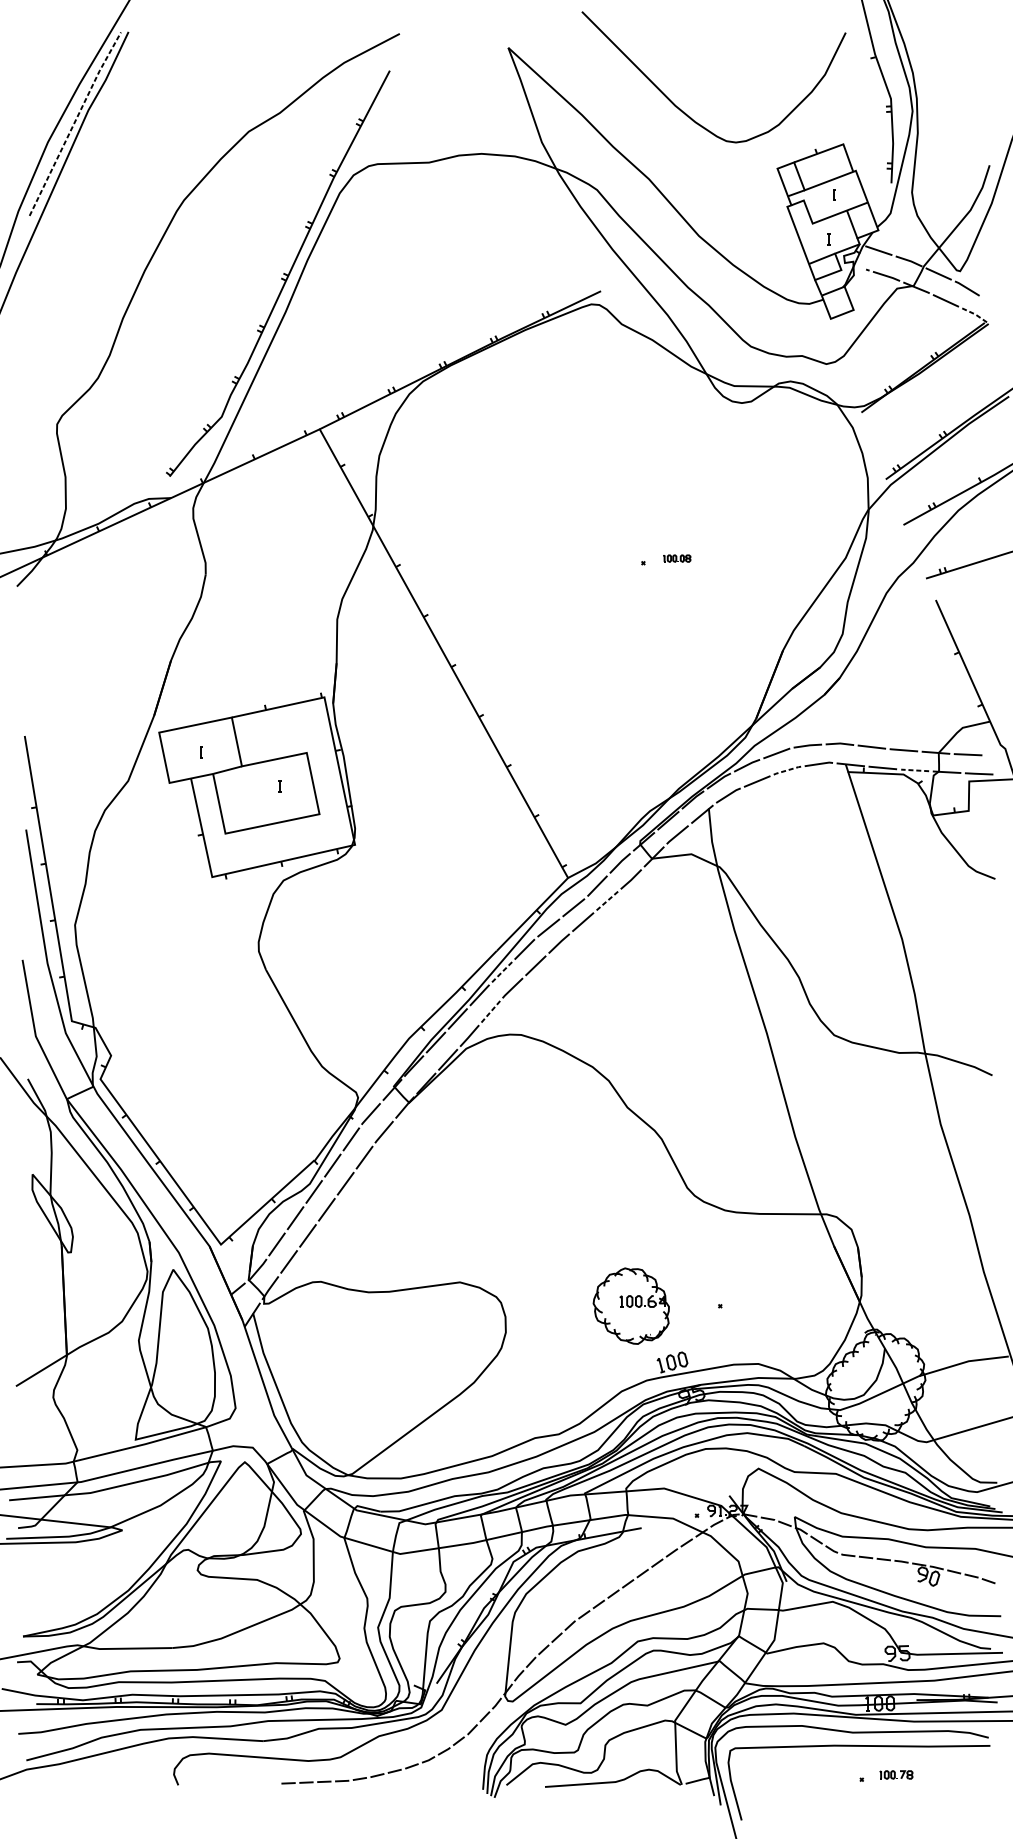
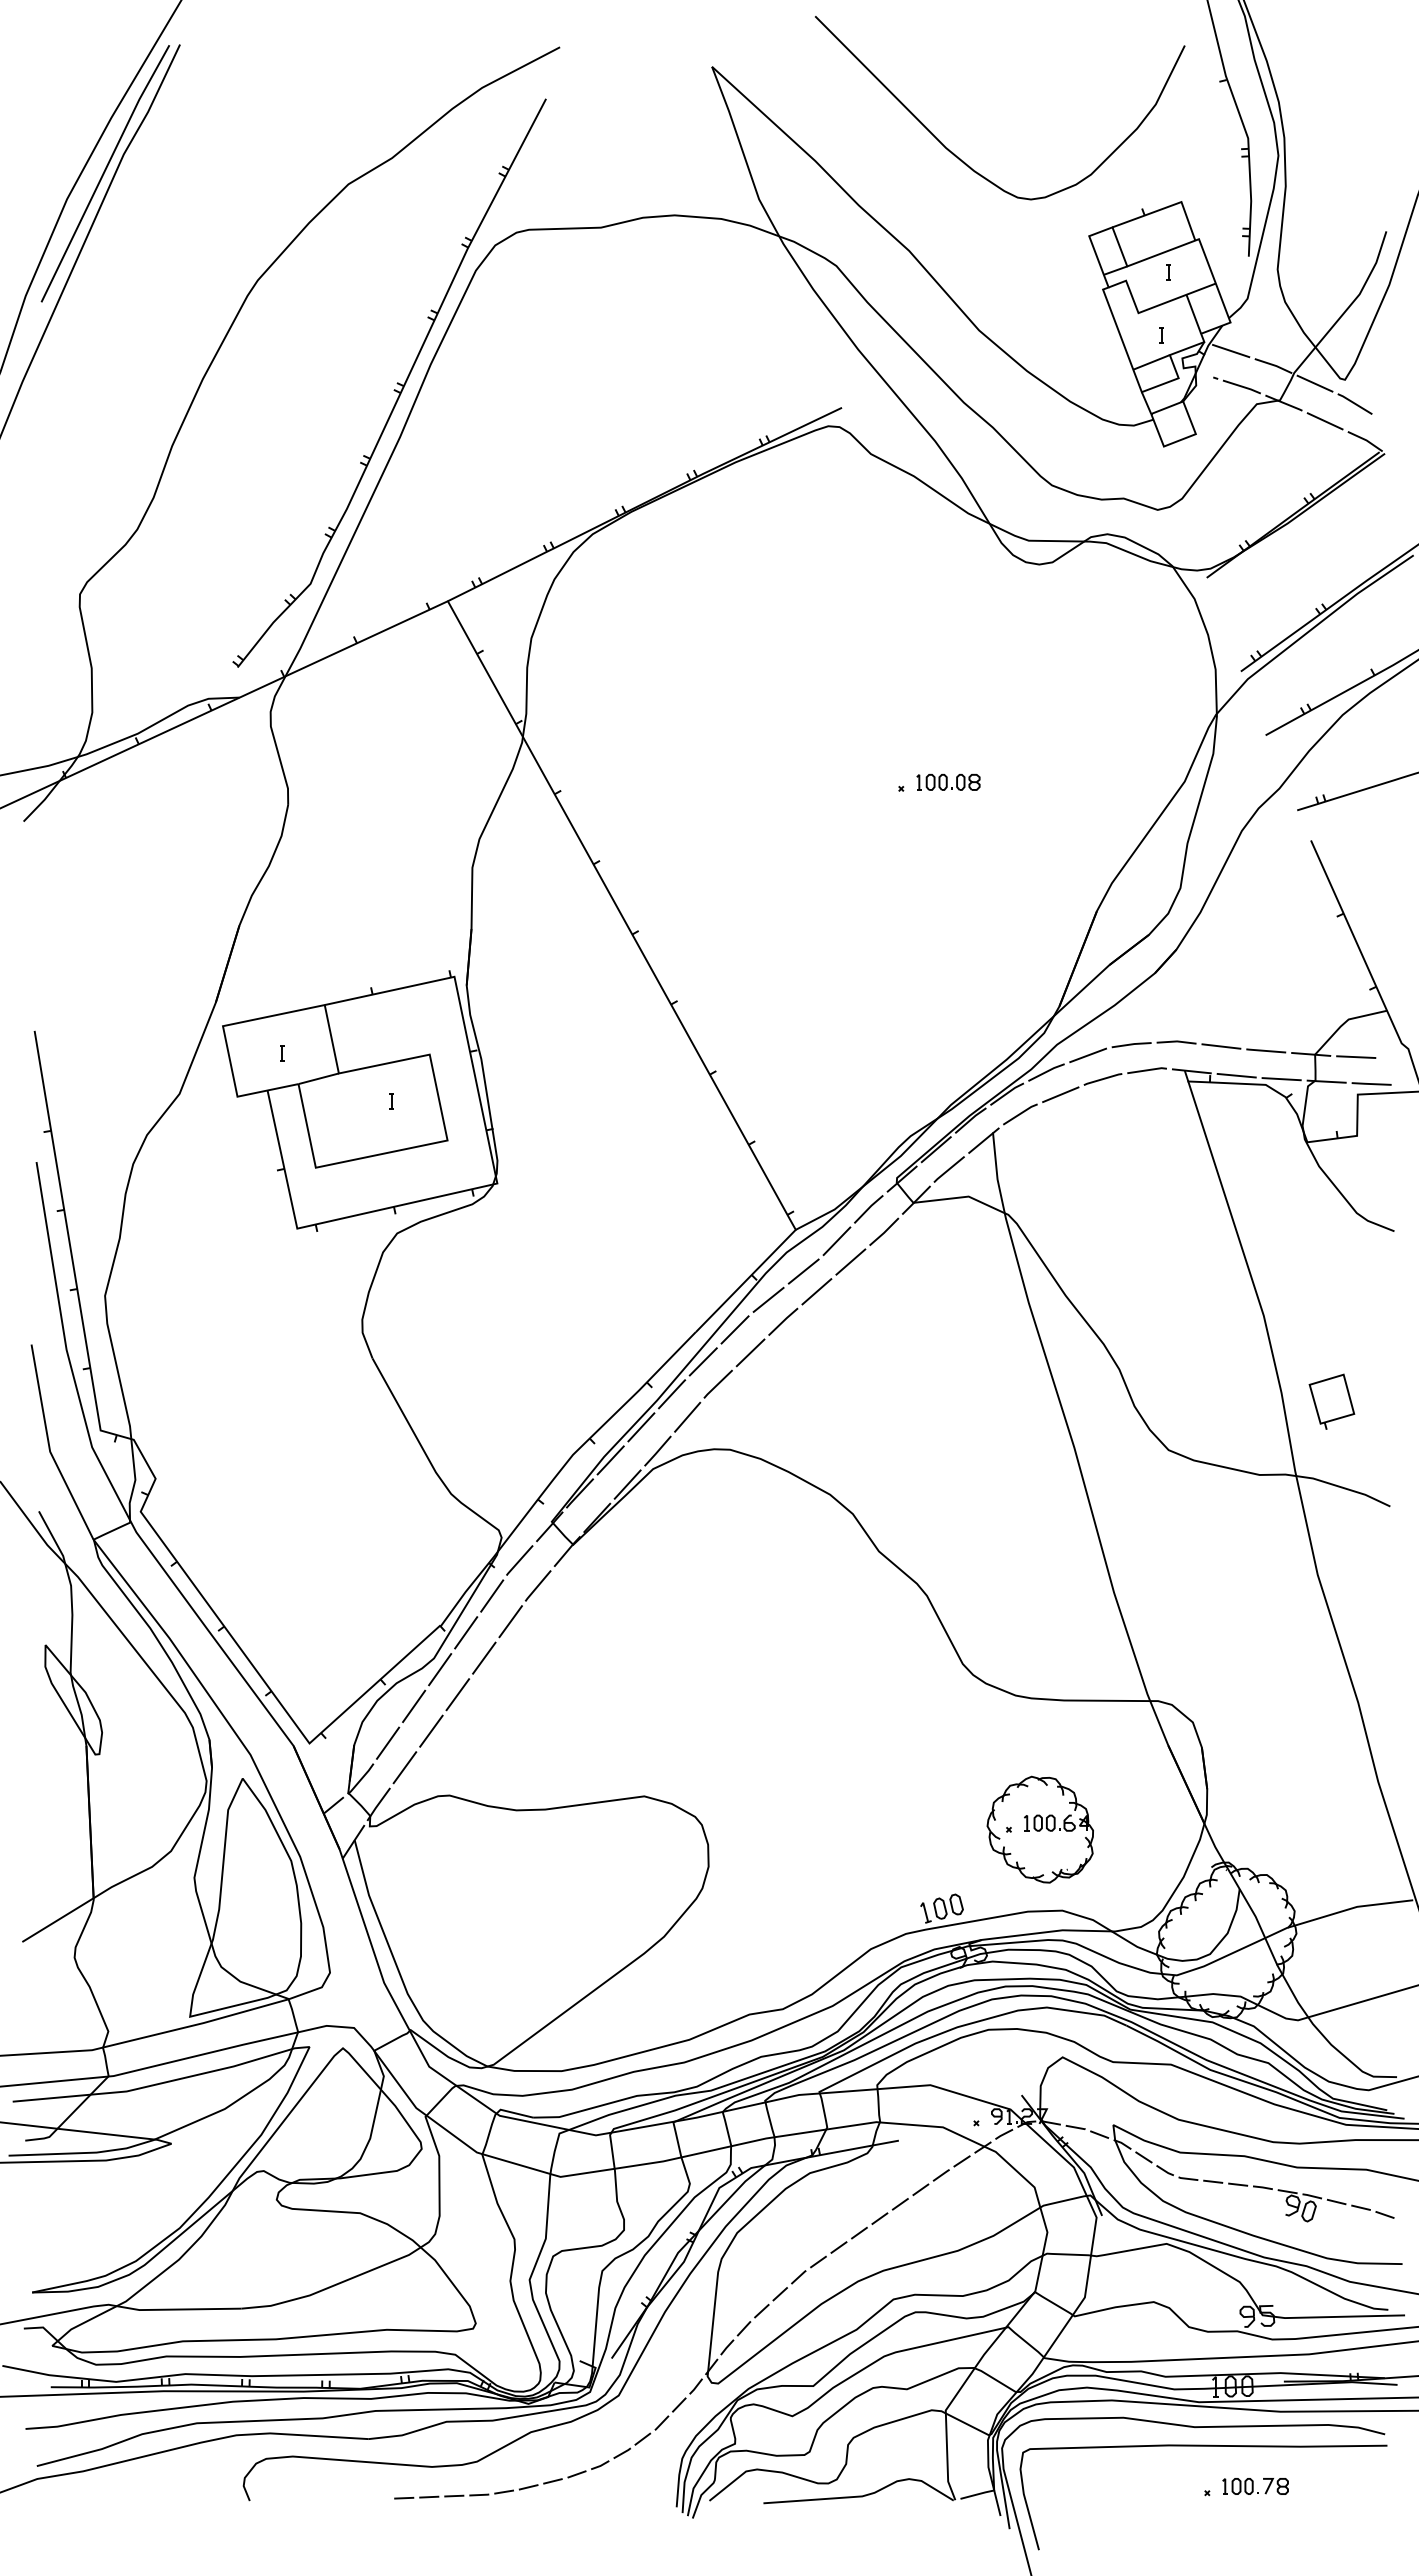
line: (74, 123) -> (104, 172), dashed -> solid
line: (975, 314) -> (1366, 440), dashed -> solid
part: (677, 558) -> (948, 782), size x1.67
line: (787, 769) -> (1103, 1078), dashed -> solid
line: (914, 770) -> (1281, 1079), dashed -> solid
line: (607, 900) -> (851, 1261), dashed -> solid
line: (501, 972) -> (702, 1362), dashed -> solid
part: (950, 1000) -> (1331, 1401), added
line: (490, 1011) -> (687, 1416), dashed -> solid
part: (630, 1306) -> (1039, 1829), moved
part: (896, 1774) -> (1255, 2486), size x1.43

